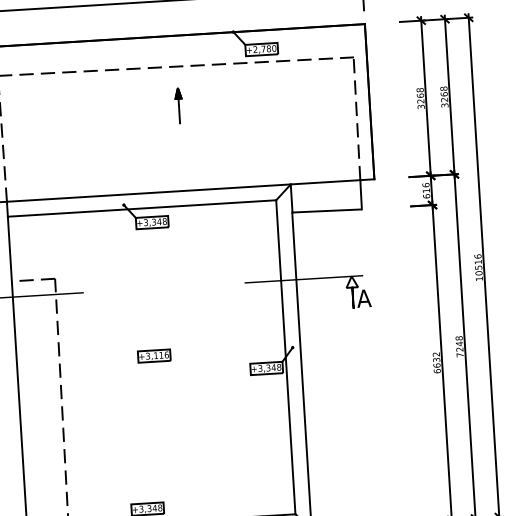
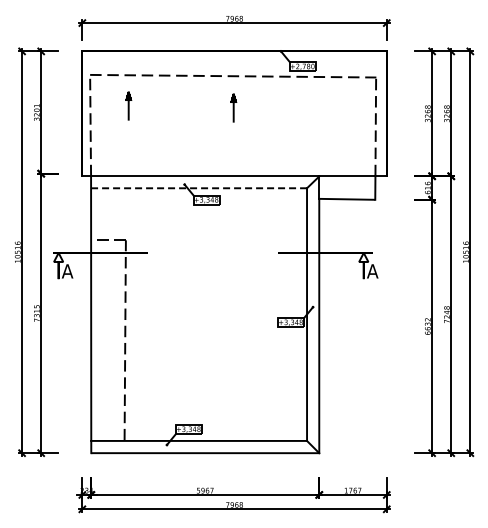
part: (48, 110) -> (128, 105), added
line: (142, 208) -> (199, 188), solid -> dashed
part: (154, 356) -> (201, 307), removed

